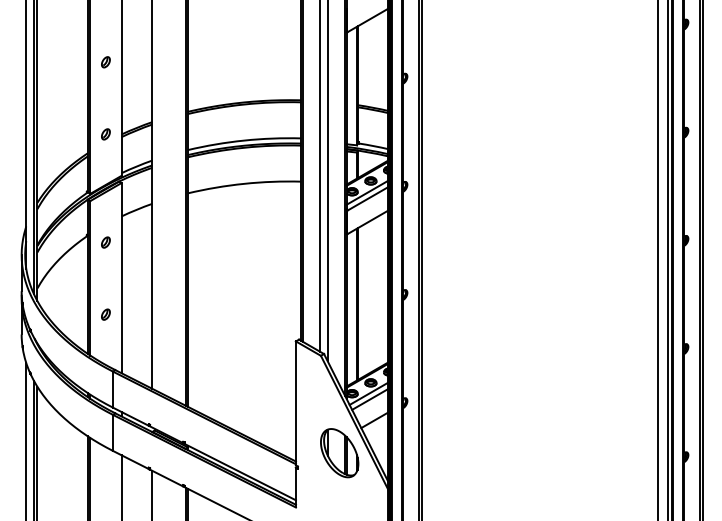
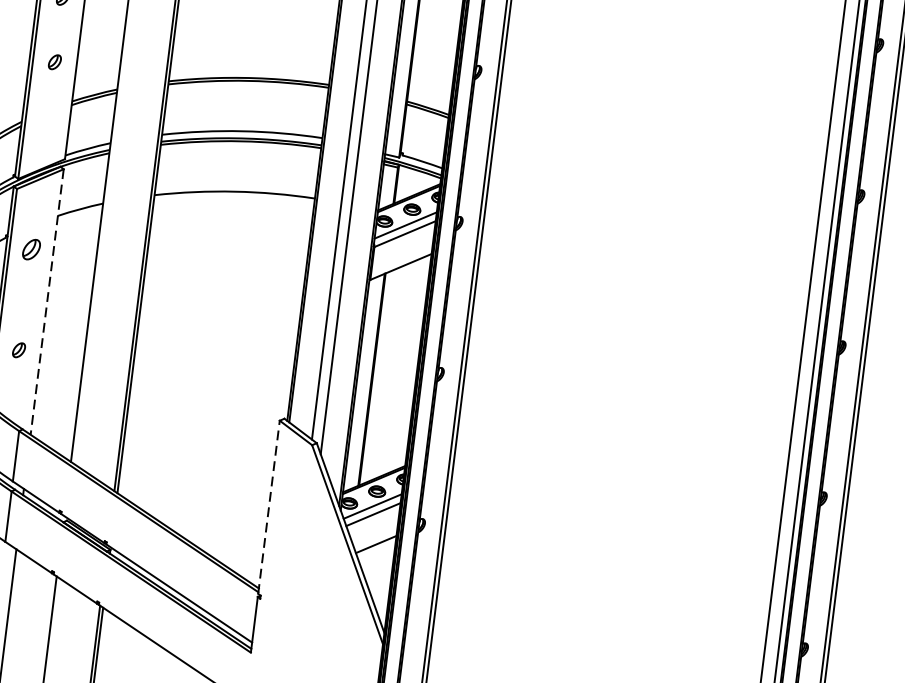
part: (105, 134) -> (54, 62), moved
part: (105, 242) -> (31, 249), size x1.4
line: (121, 278) -> (47, 302), solid -> dashed
line: (295, 402) -> (268, 505), solid -> dashed
part: (339, 453) -> (321, 584), removed

